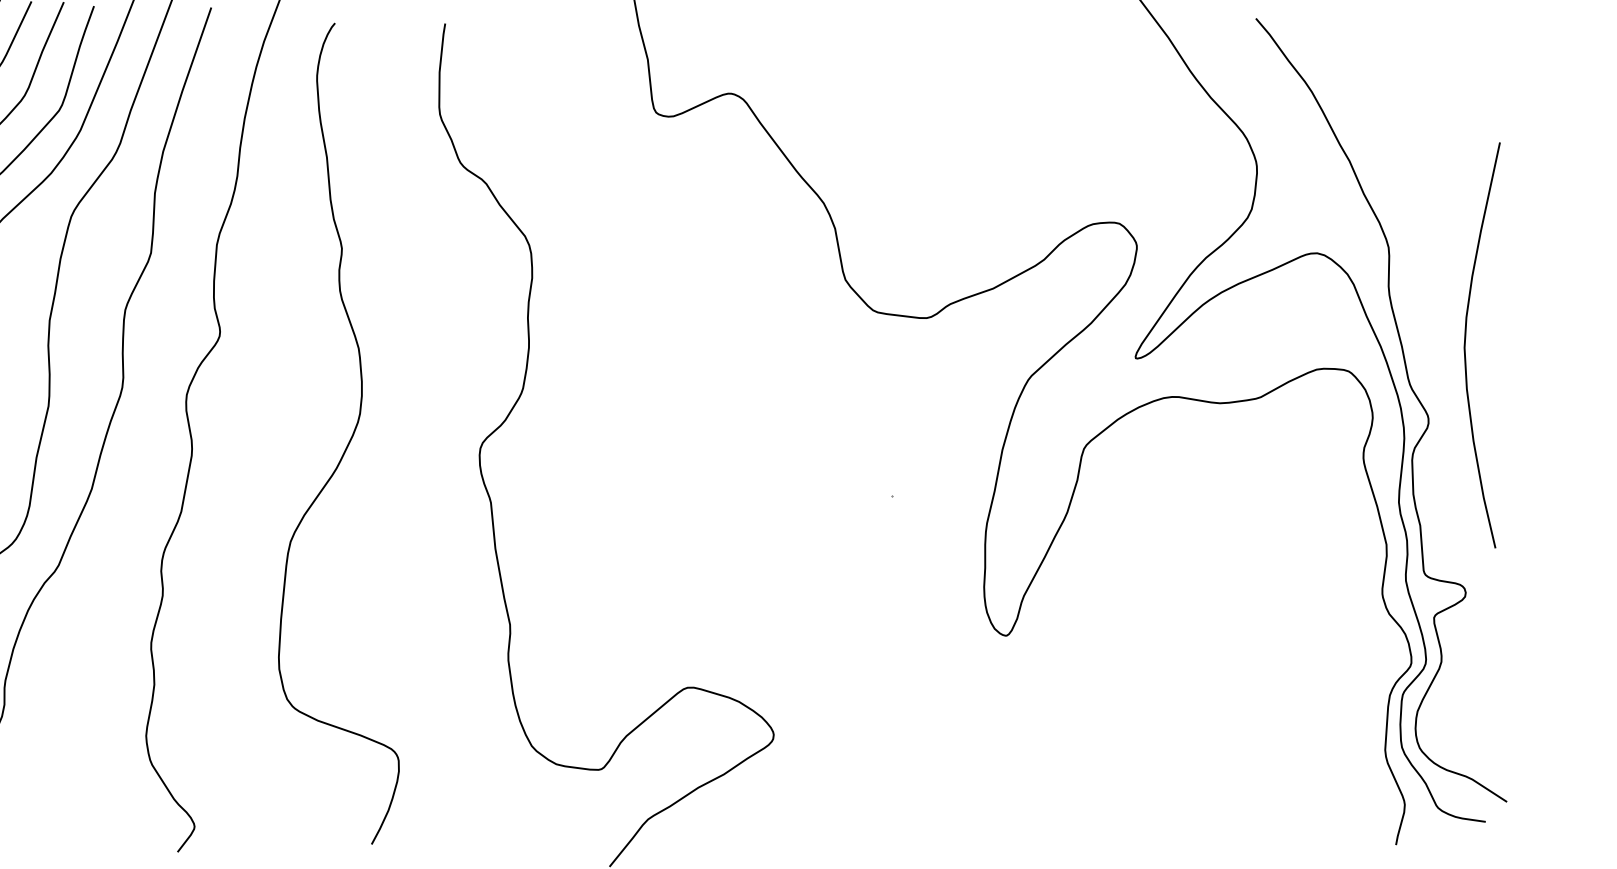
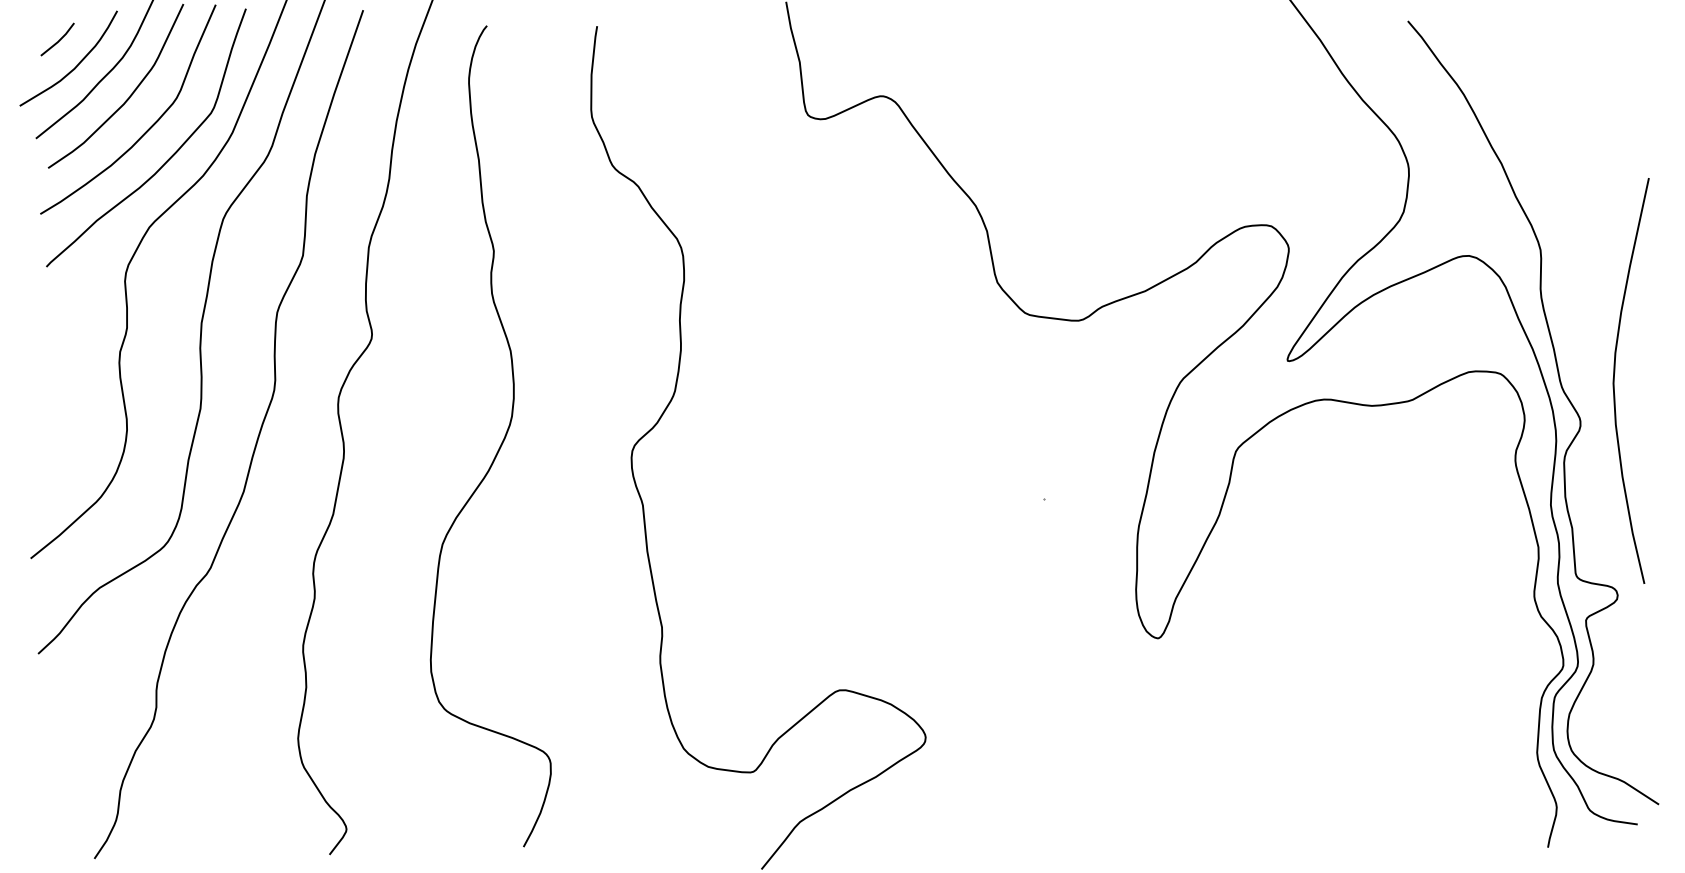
curve: (1465, 344) -> (1614, 380), moved

